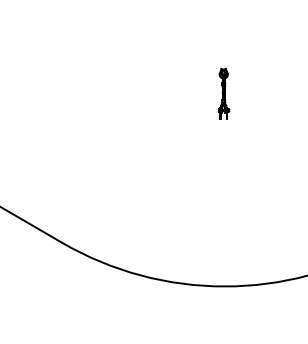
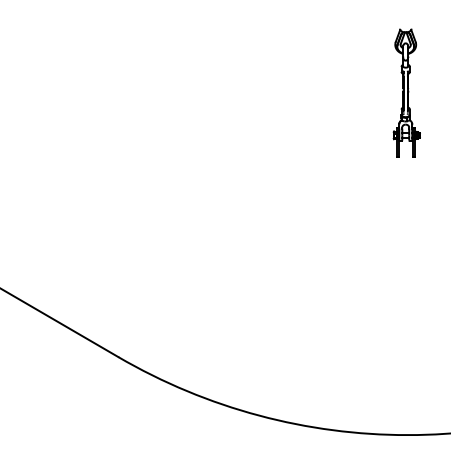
part: (223, 93) -> (405, 92), size x1.43

